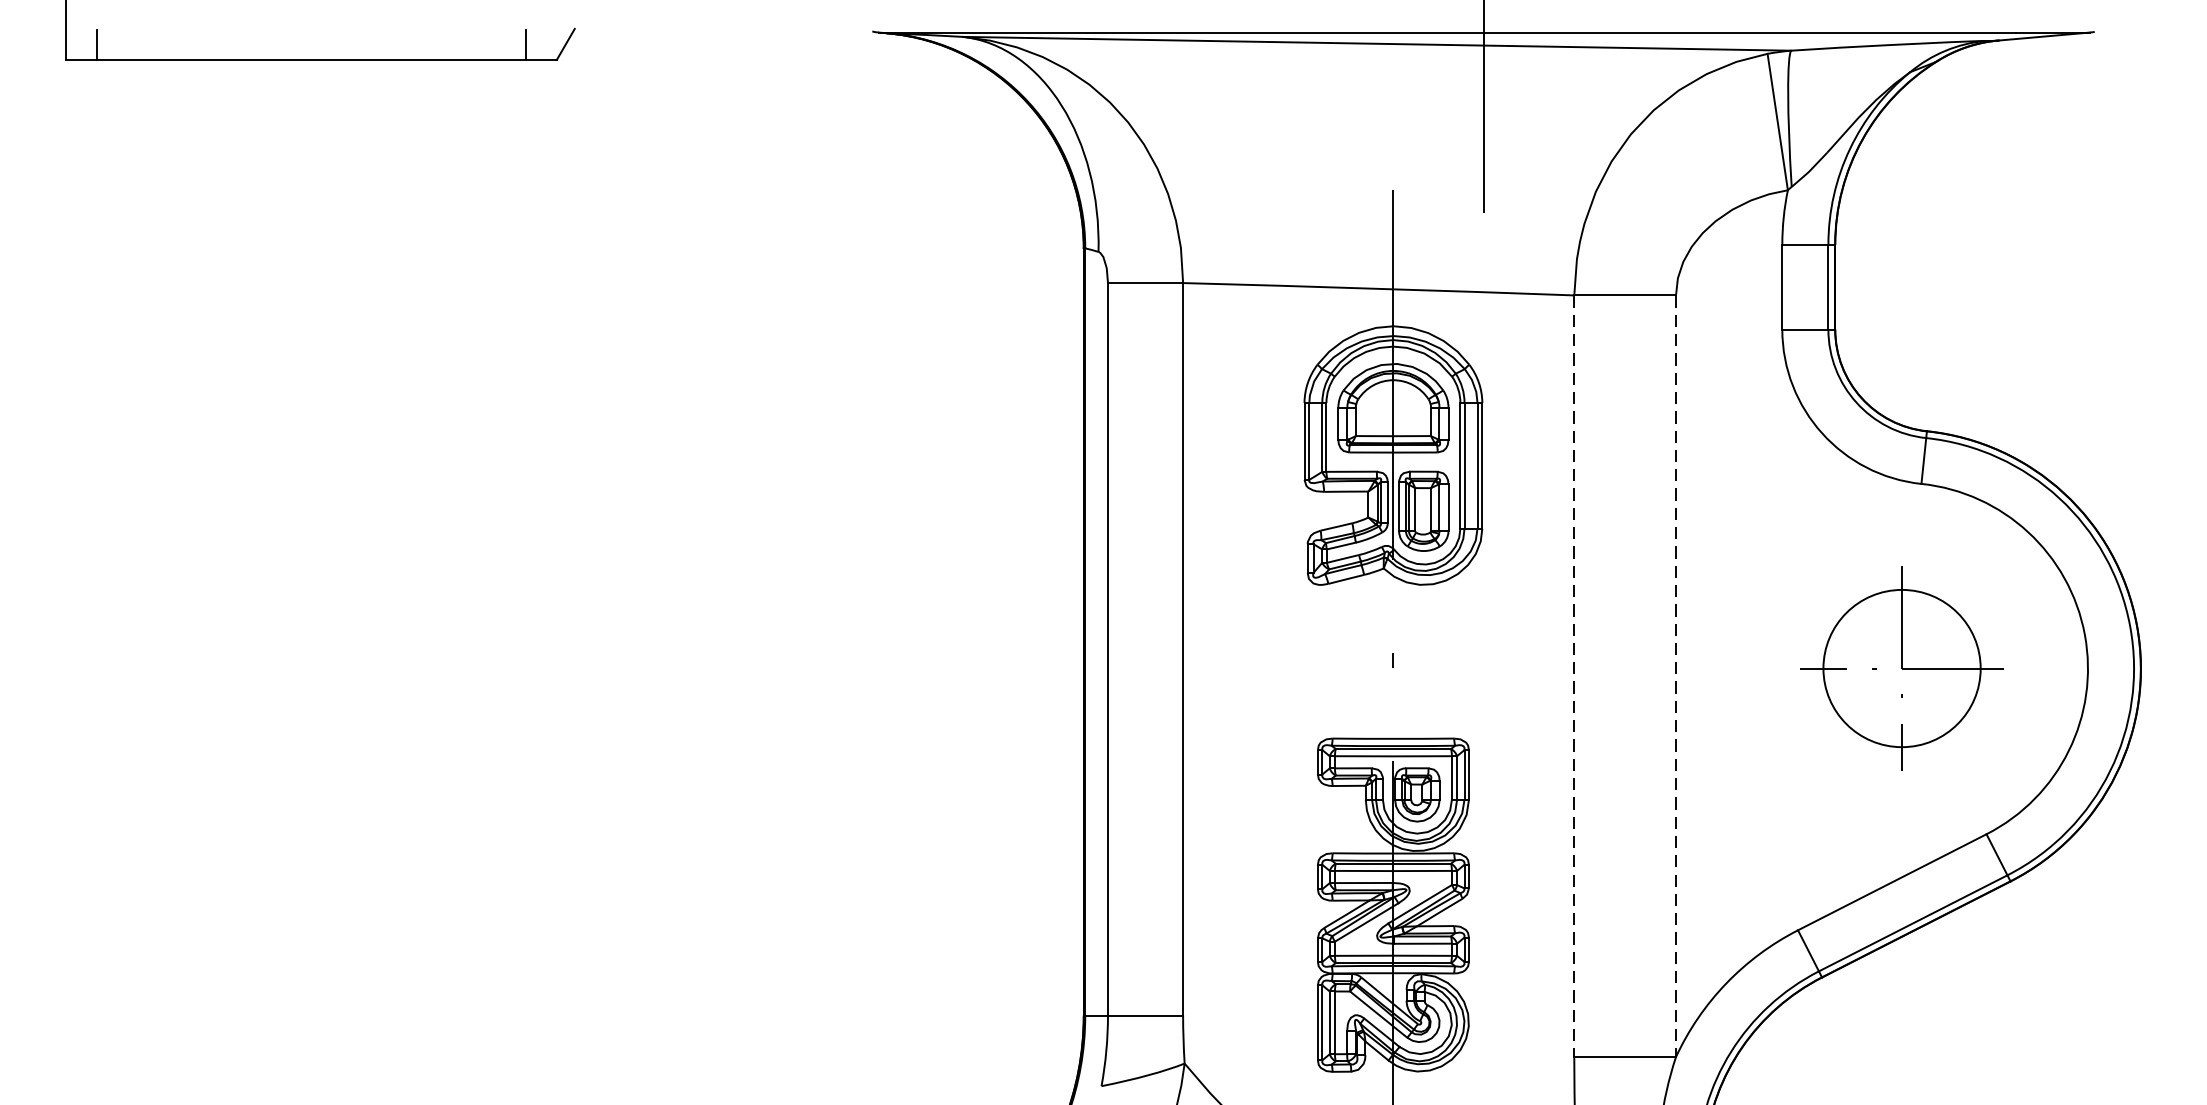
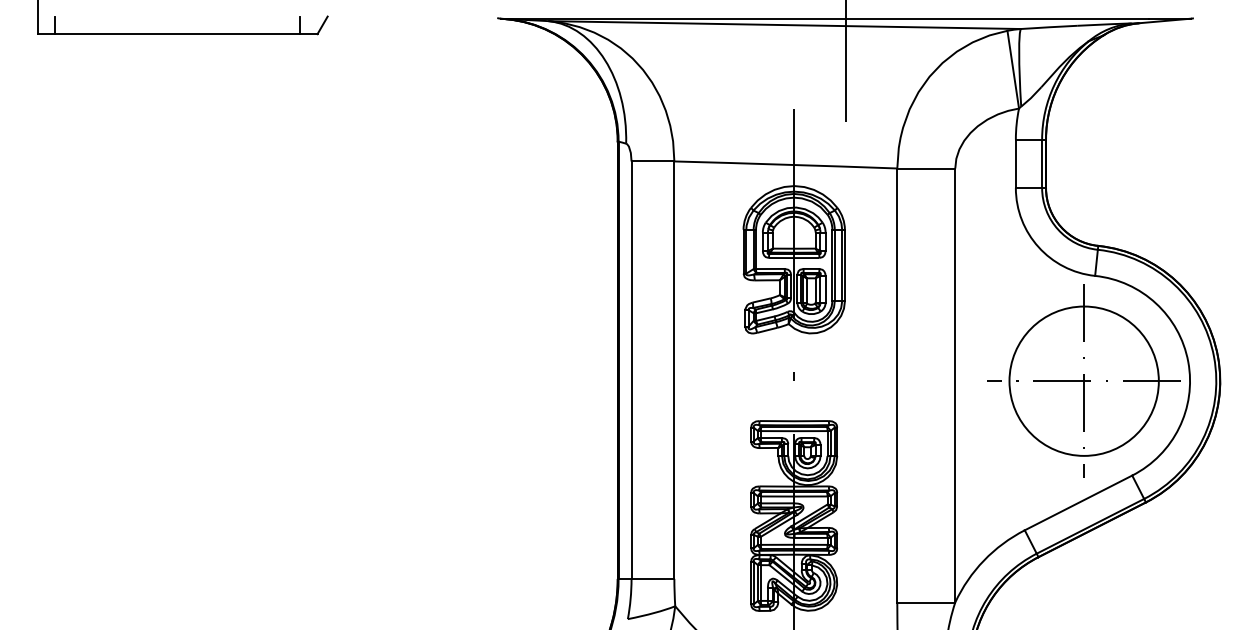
part: (1901, 667) -> (1083, 380), size x1.67
line: (1574, 677) -> (897, 386), dashed -> solid
line: (1676, 677) -> (955, 386), dashed -> solid

